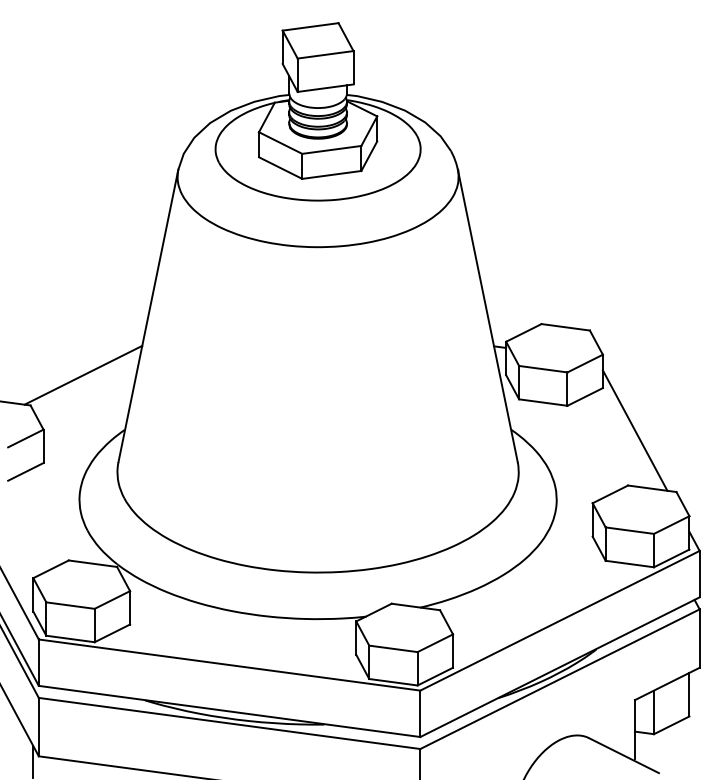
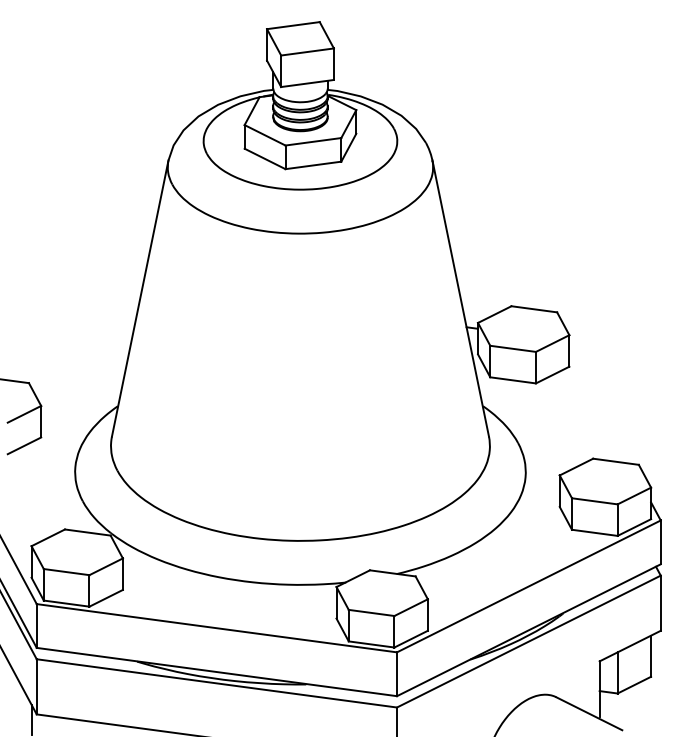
line: (83, 375) -> (78, 354), removed
line: (634, 430) -> (599, 406), removed

